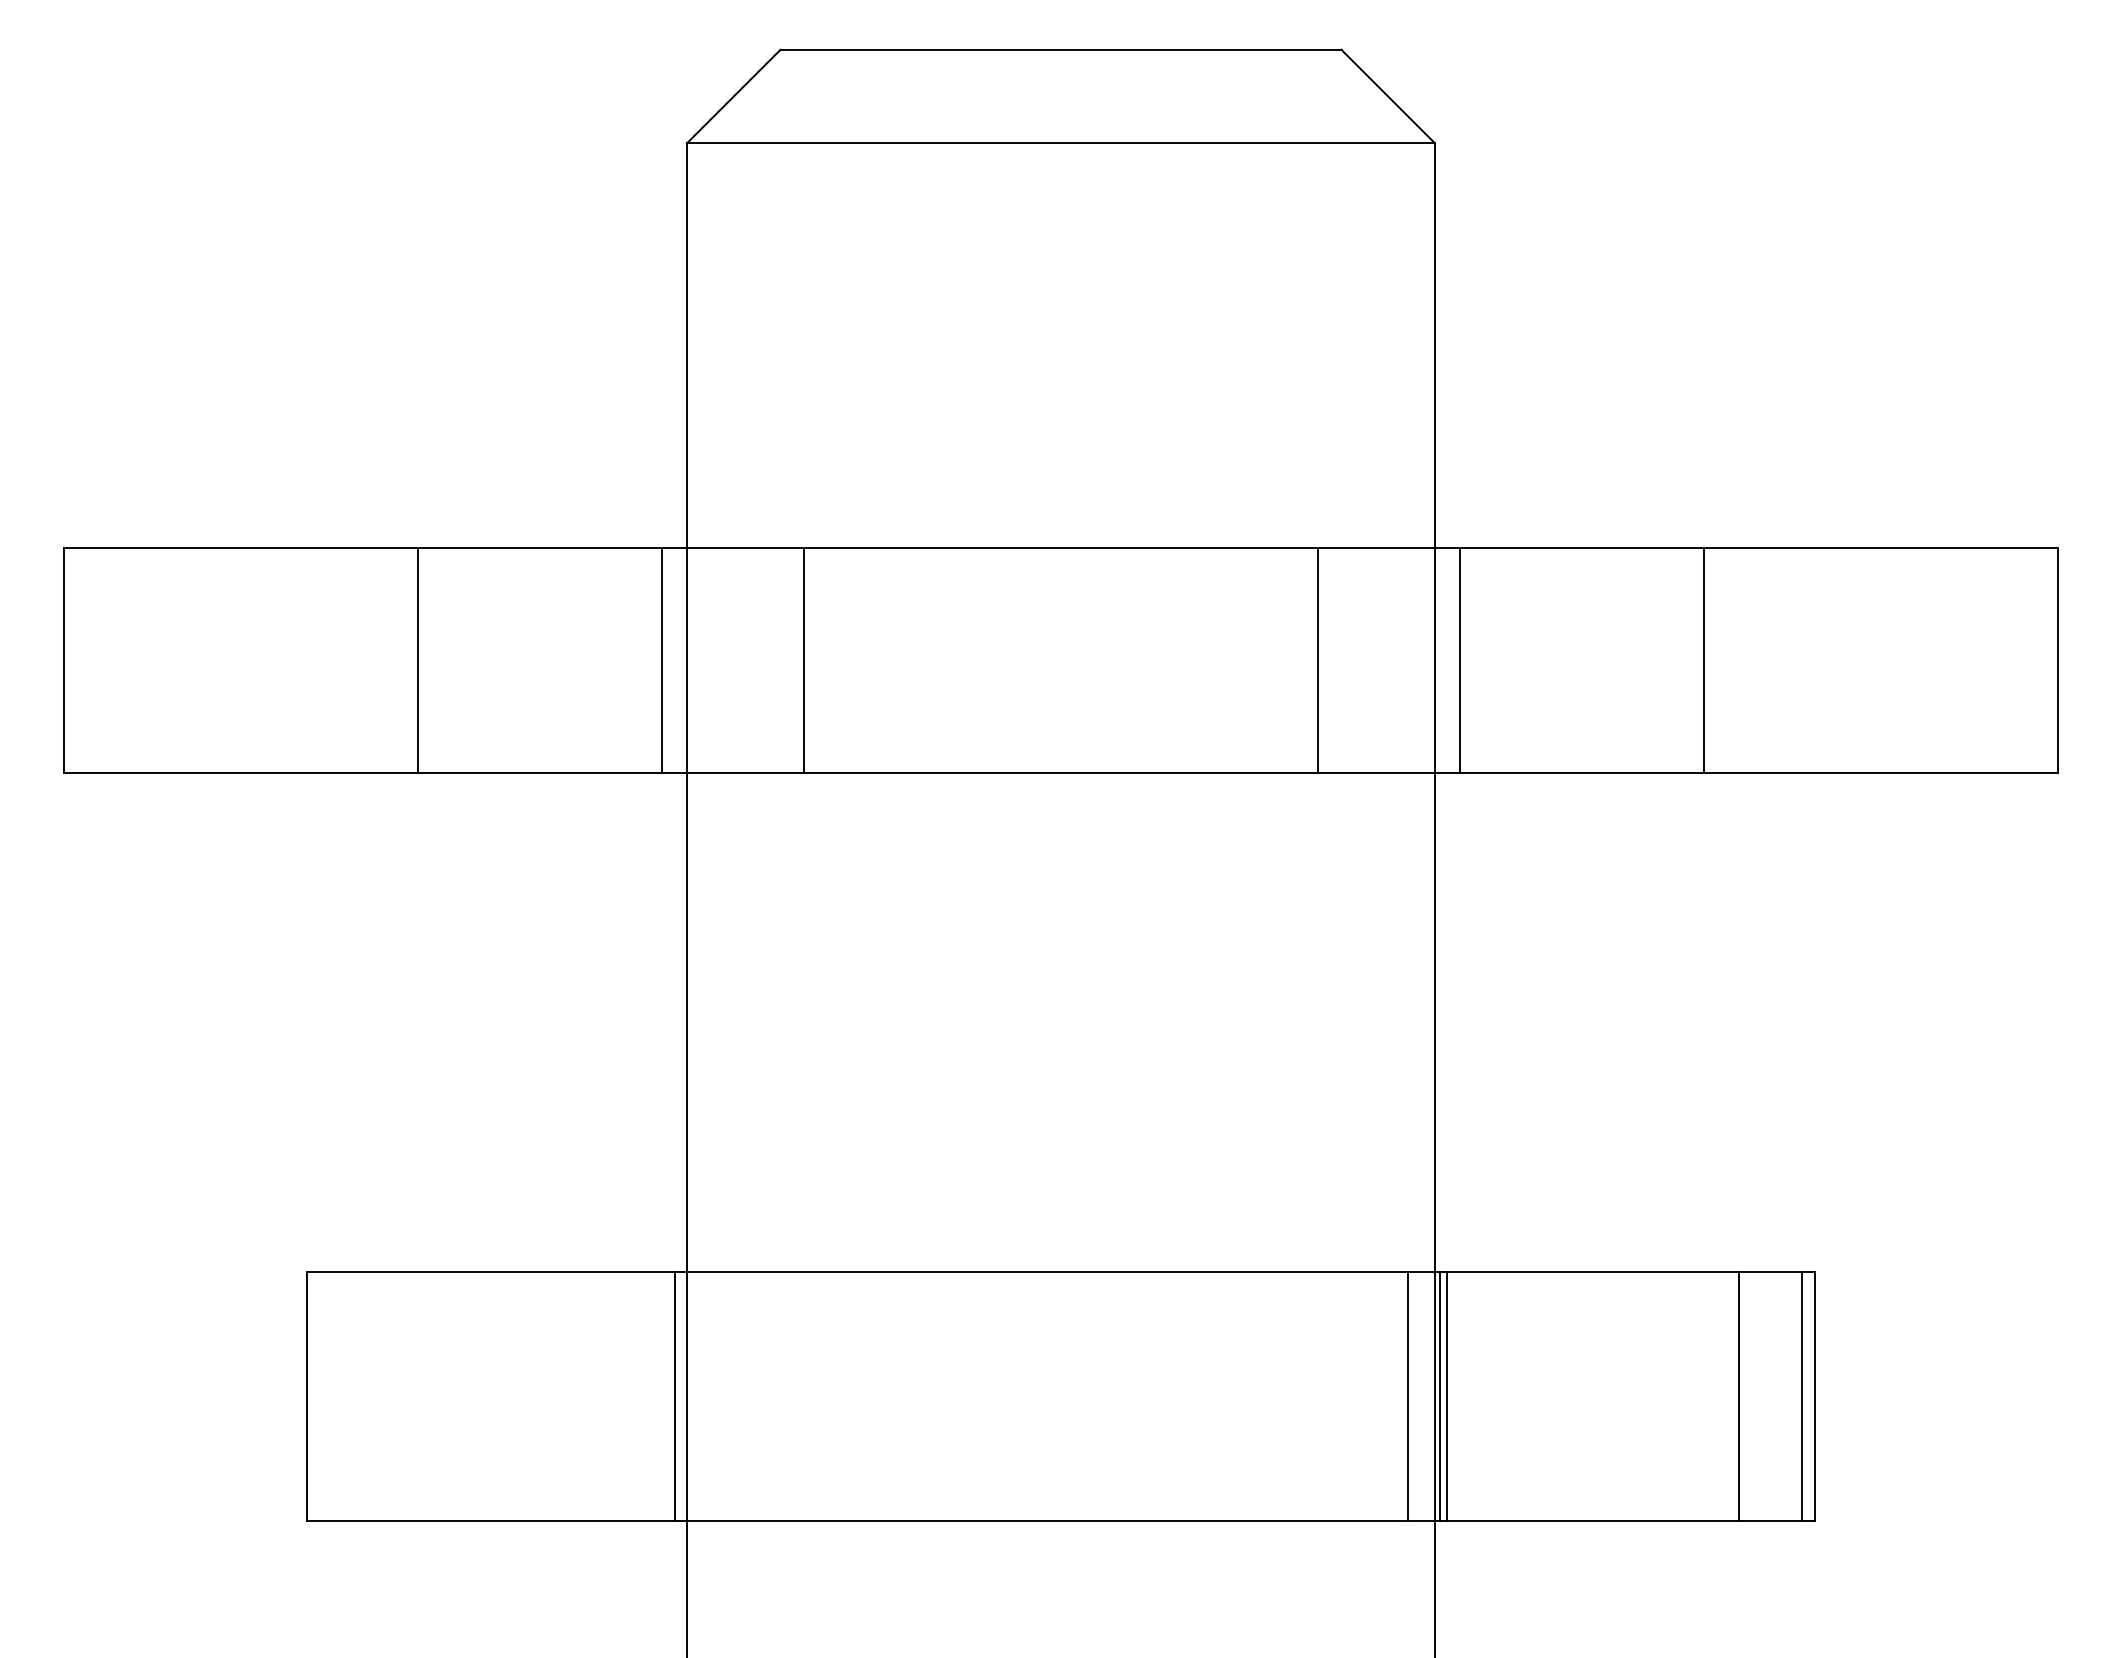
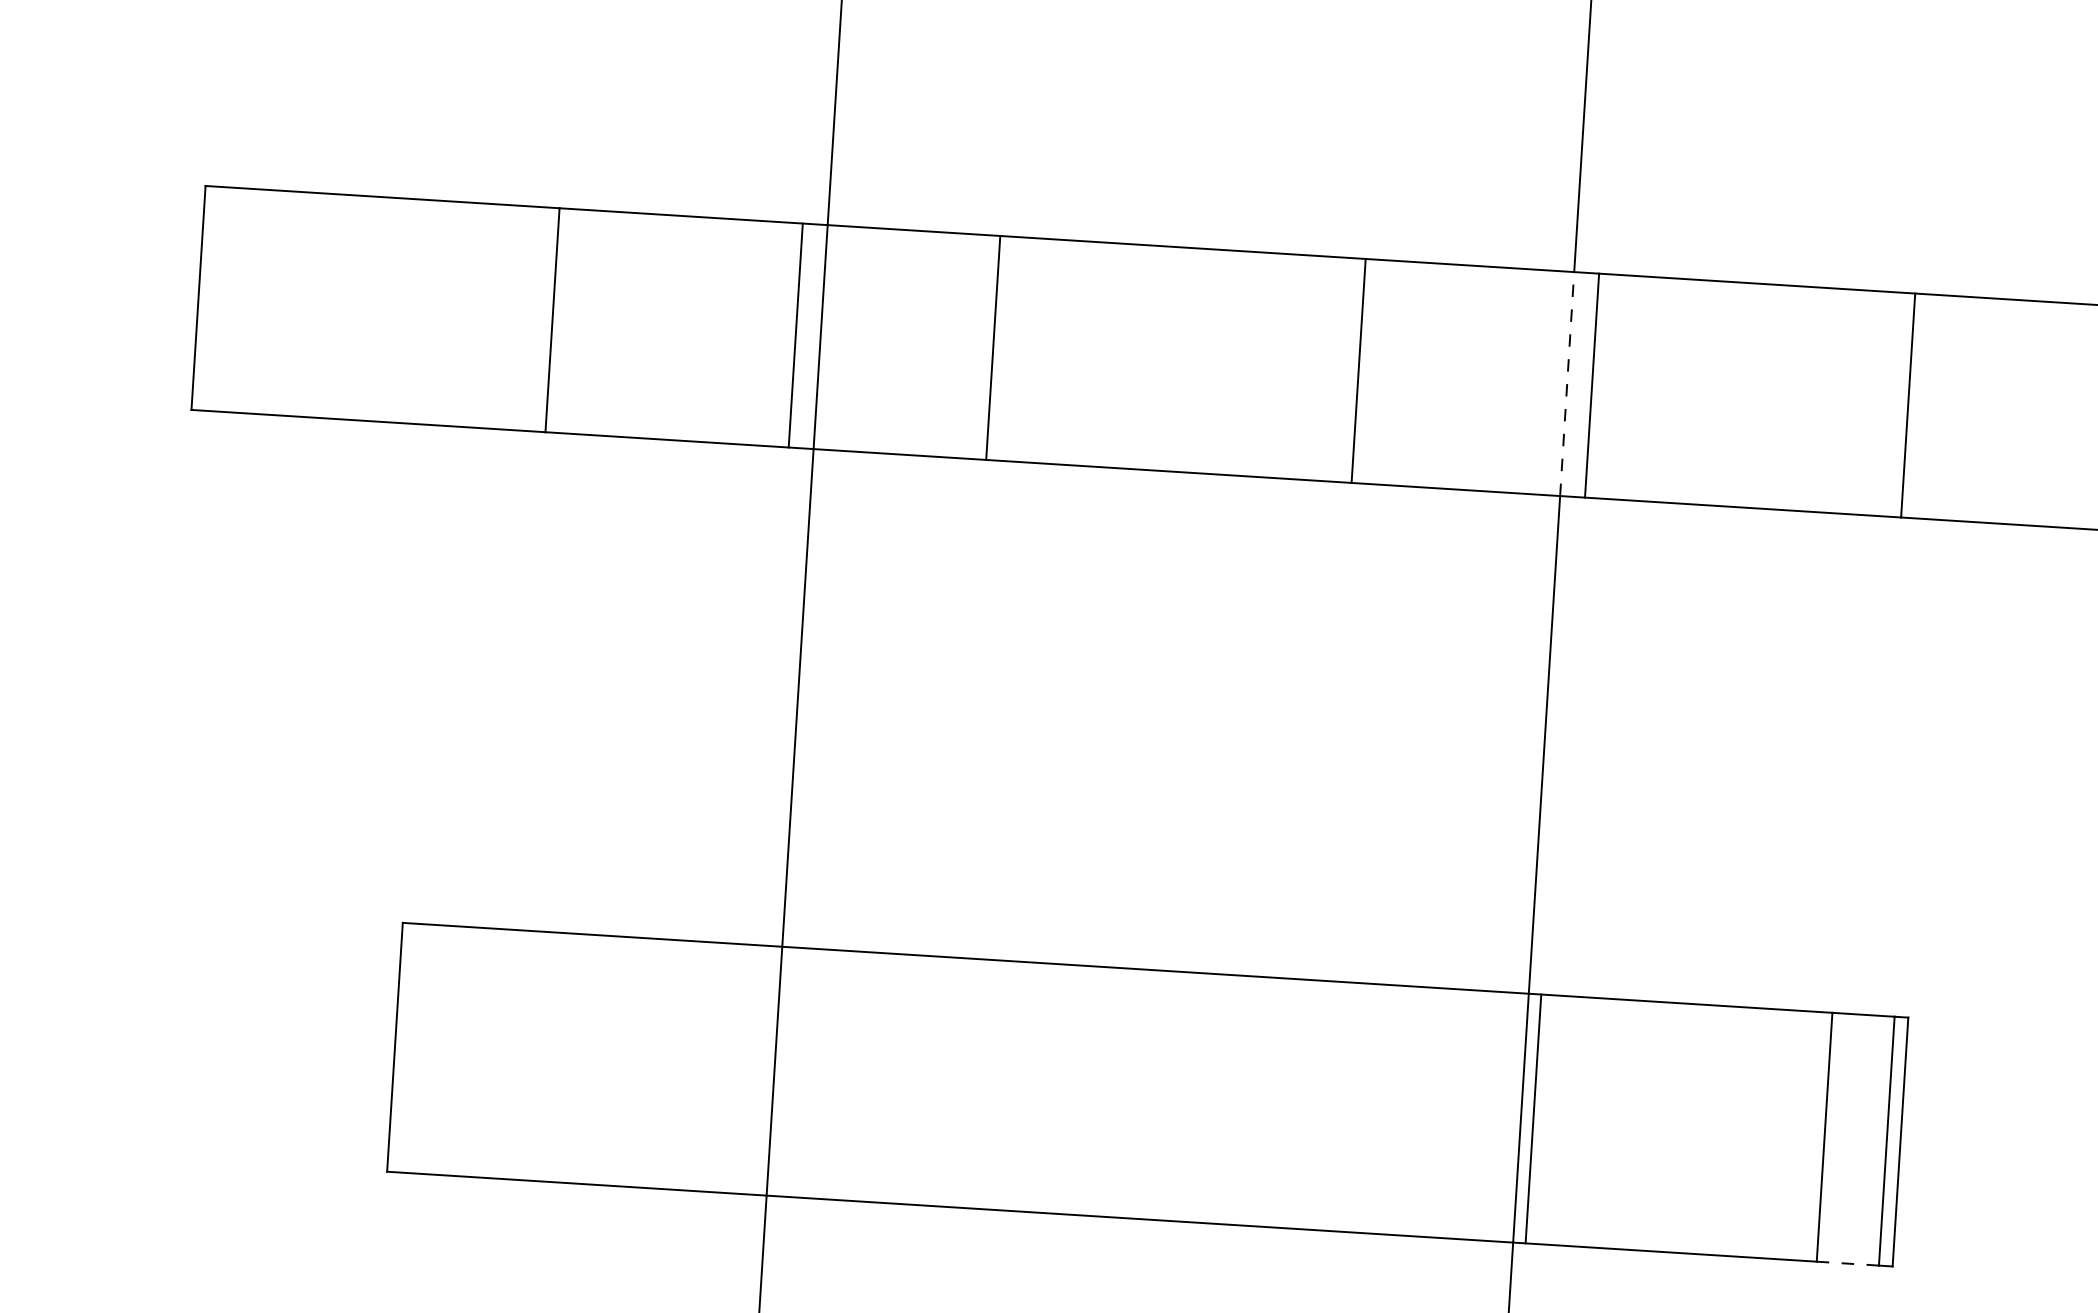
line: (803, 660) -> (992, 347), moved
line: (1318, 660) -> (1359, 370), moved
line: (1435, 660) -> (1567, 383), solid -> dashed
line: (1703, 660) -> (1908, 405), moved
line: (674, 1395) -> (762, 1069), removed
line: (1408, 1395) -> (1494, 1115), removed
line: (1440, 1395) -> (1526, 1117), removed
line: (1770, 1520) -> (1848, 1263), solid -> dashed

